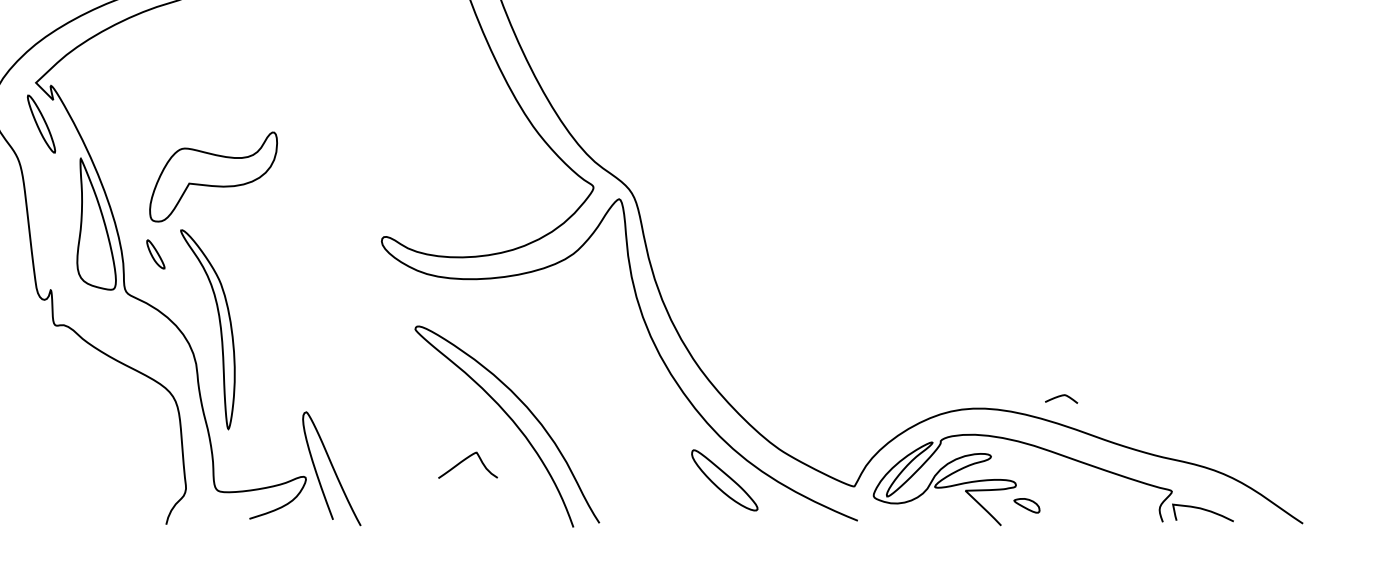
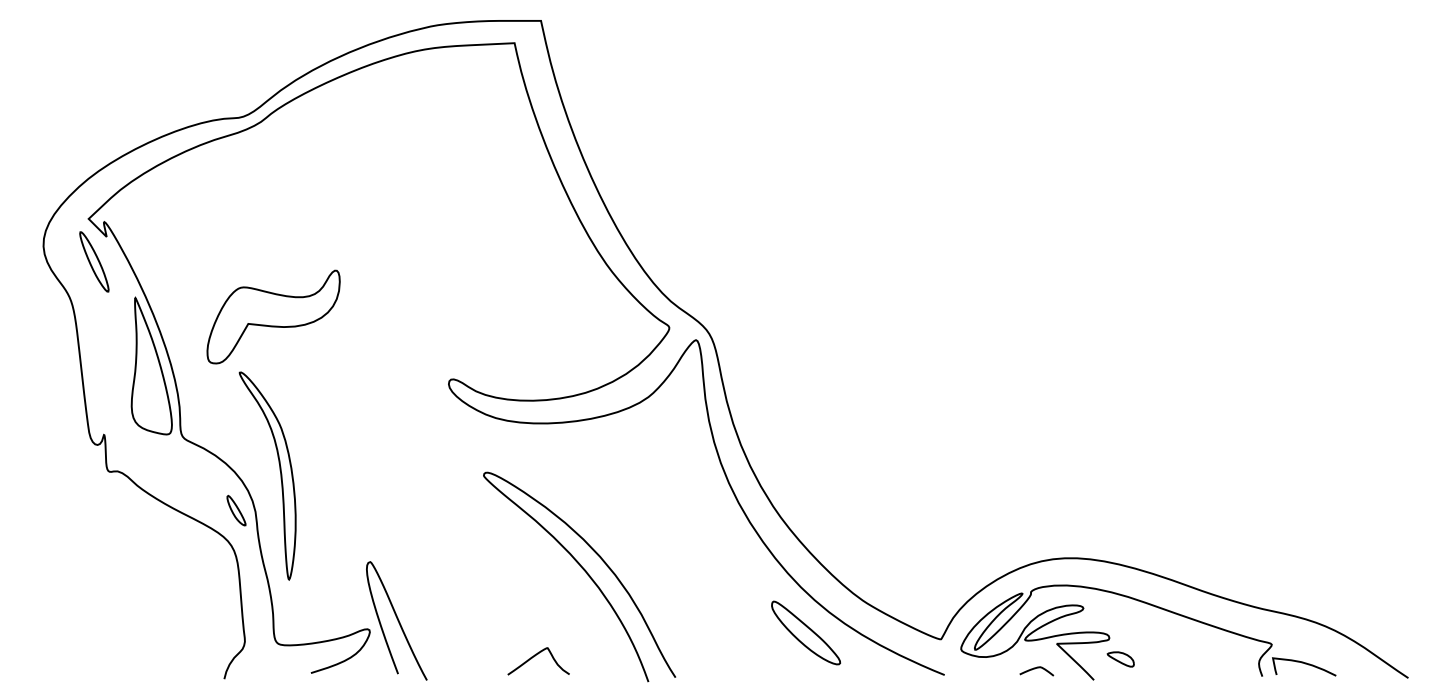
part: (155, 254) -> (236, 510), moved
curve: (1060, 397) -> (1035, 669), moved
curve: (465, 460) -> (535, 656), moved

